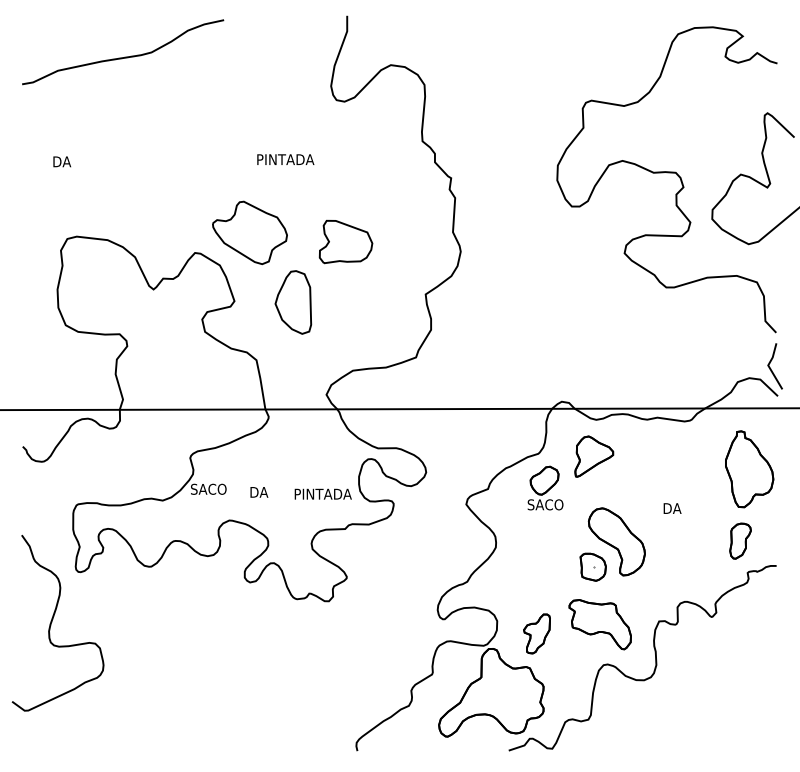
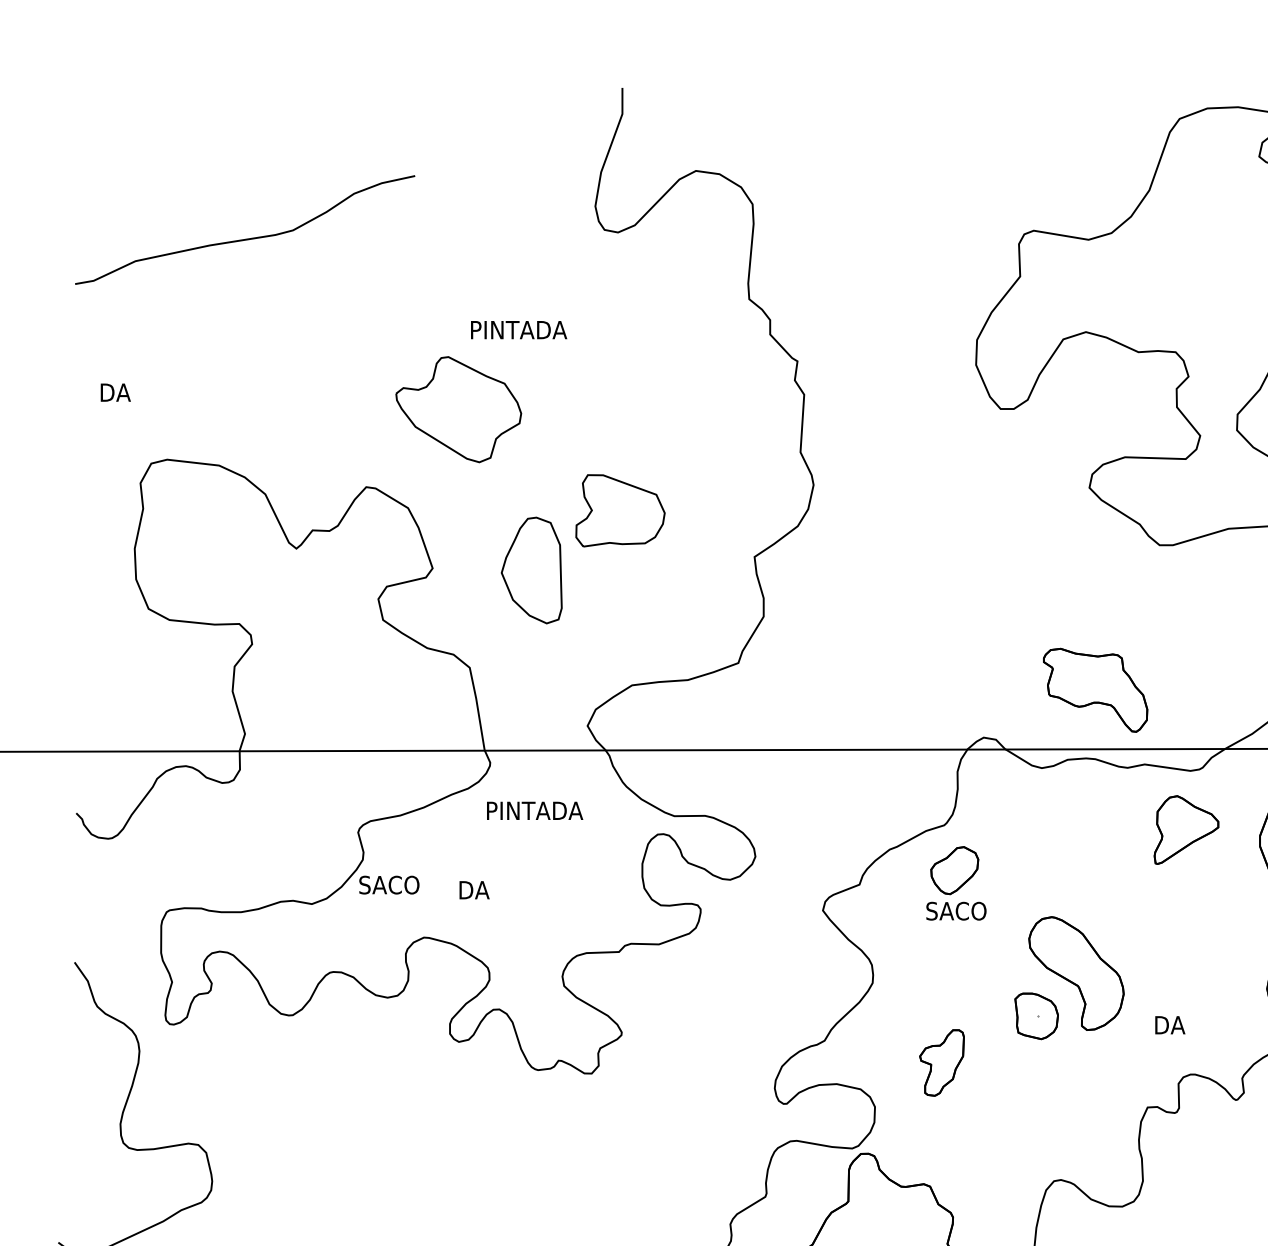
curve: (124, 56) -> (247, 237), moved
text: (62, 161) -> (116, 392), moved
part: (249, 232) -> (457, 408), moved
part: (345, 241) -> (619, 509), moved
part: (594, 456) -> (1186, 829), moved
text: (322, 493) -> (533, 809), moved
text: (672, 508) -> (1170, 1025), moved
part: (599, 624) -> (1094, 690), moved
part: (536, 633) -> (941, 1062), moved

